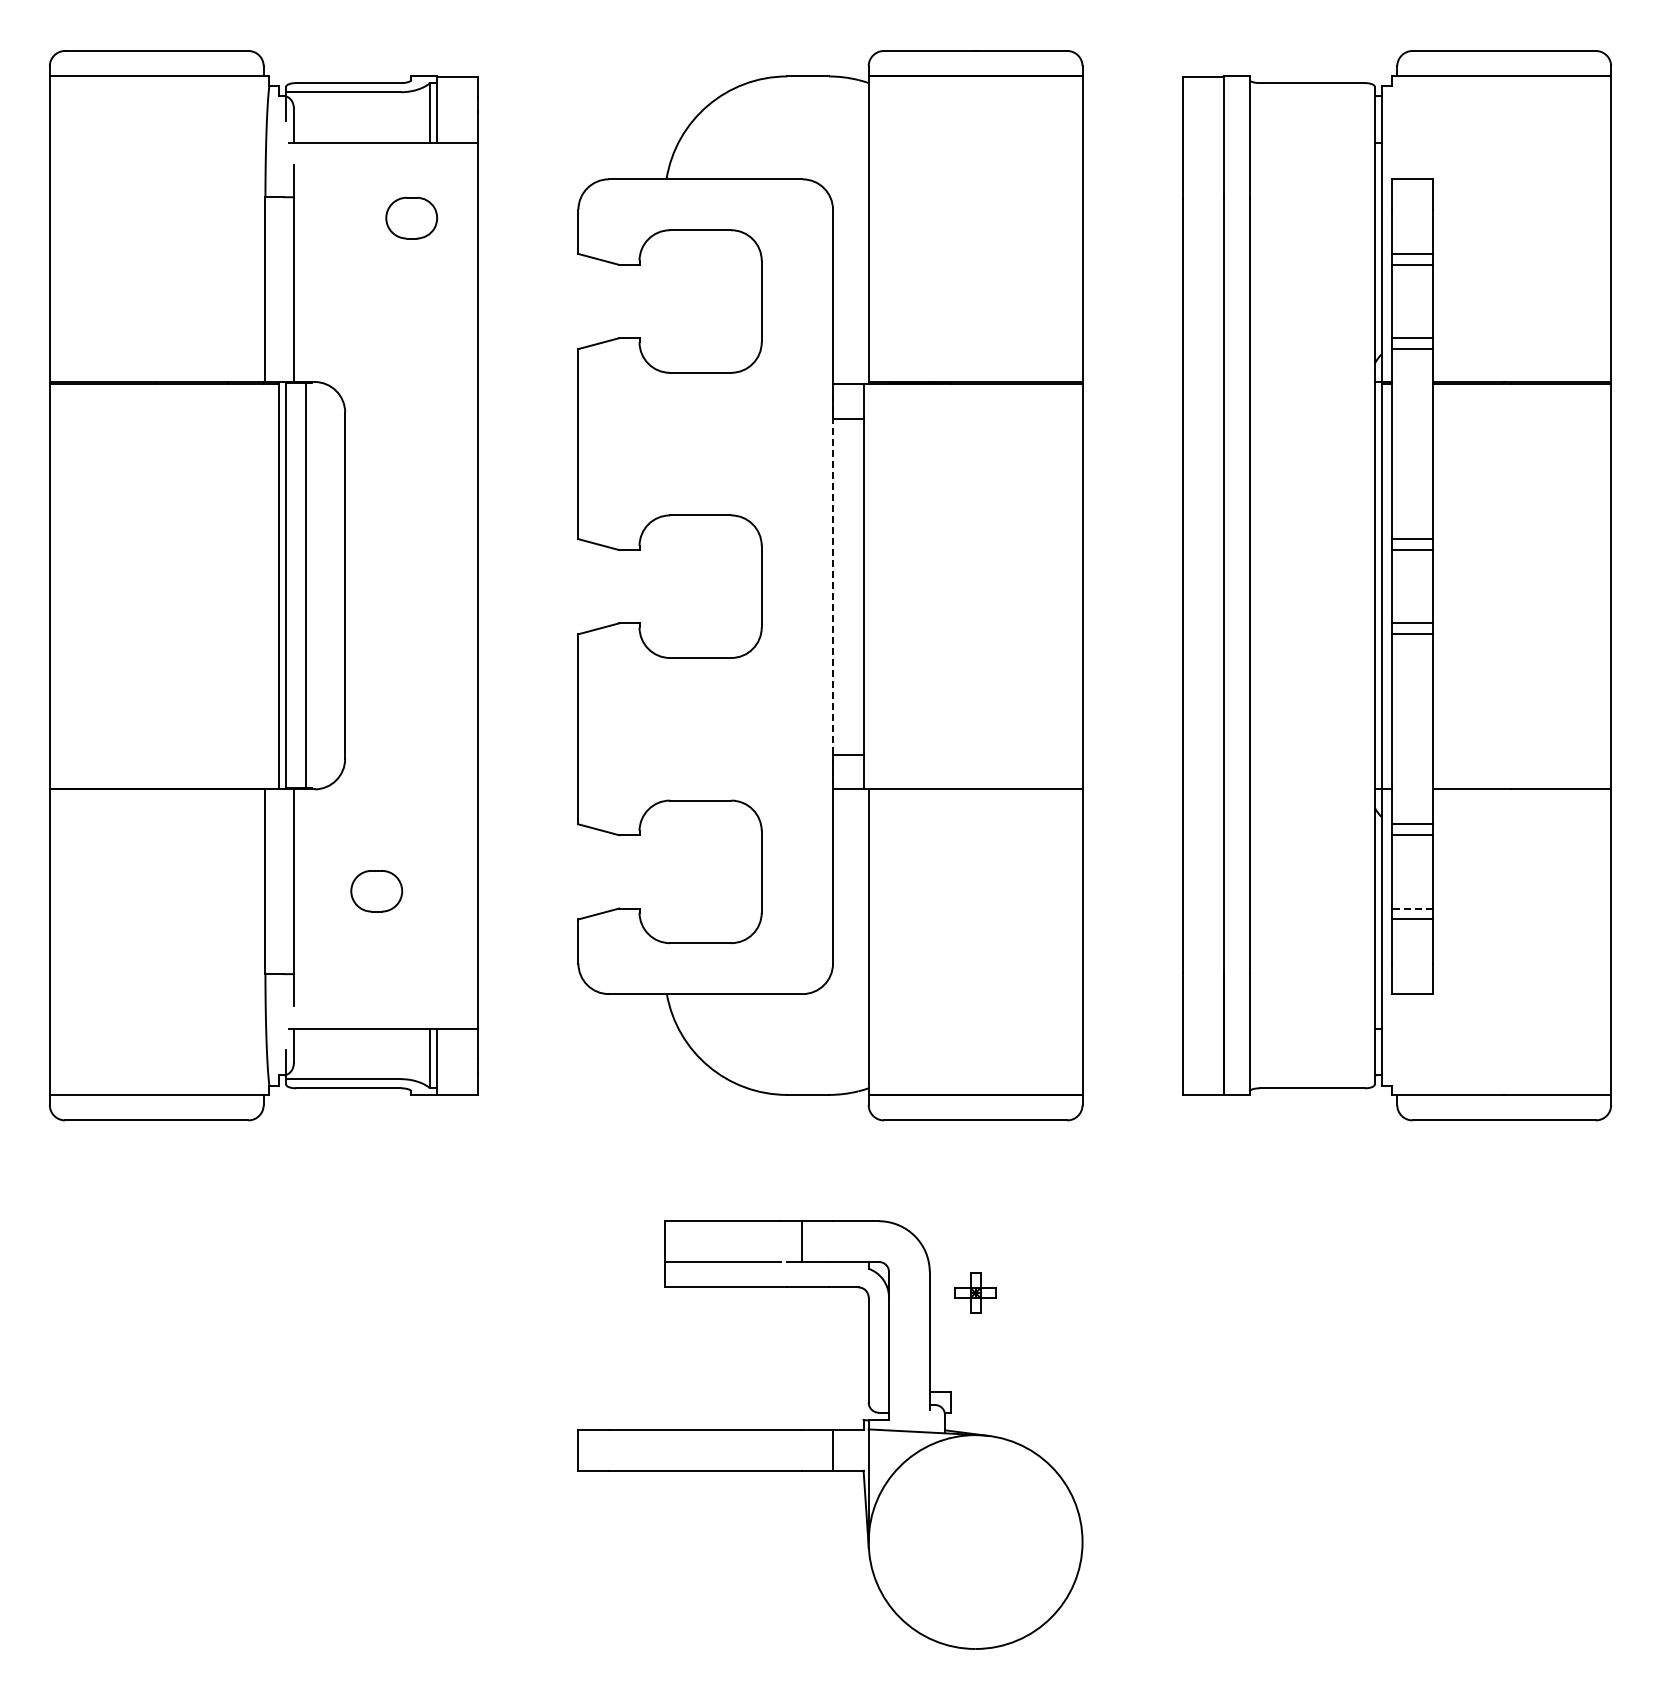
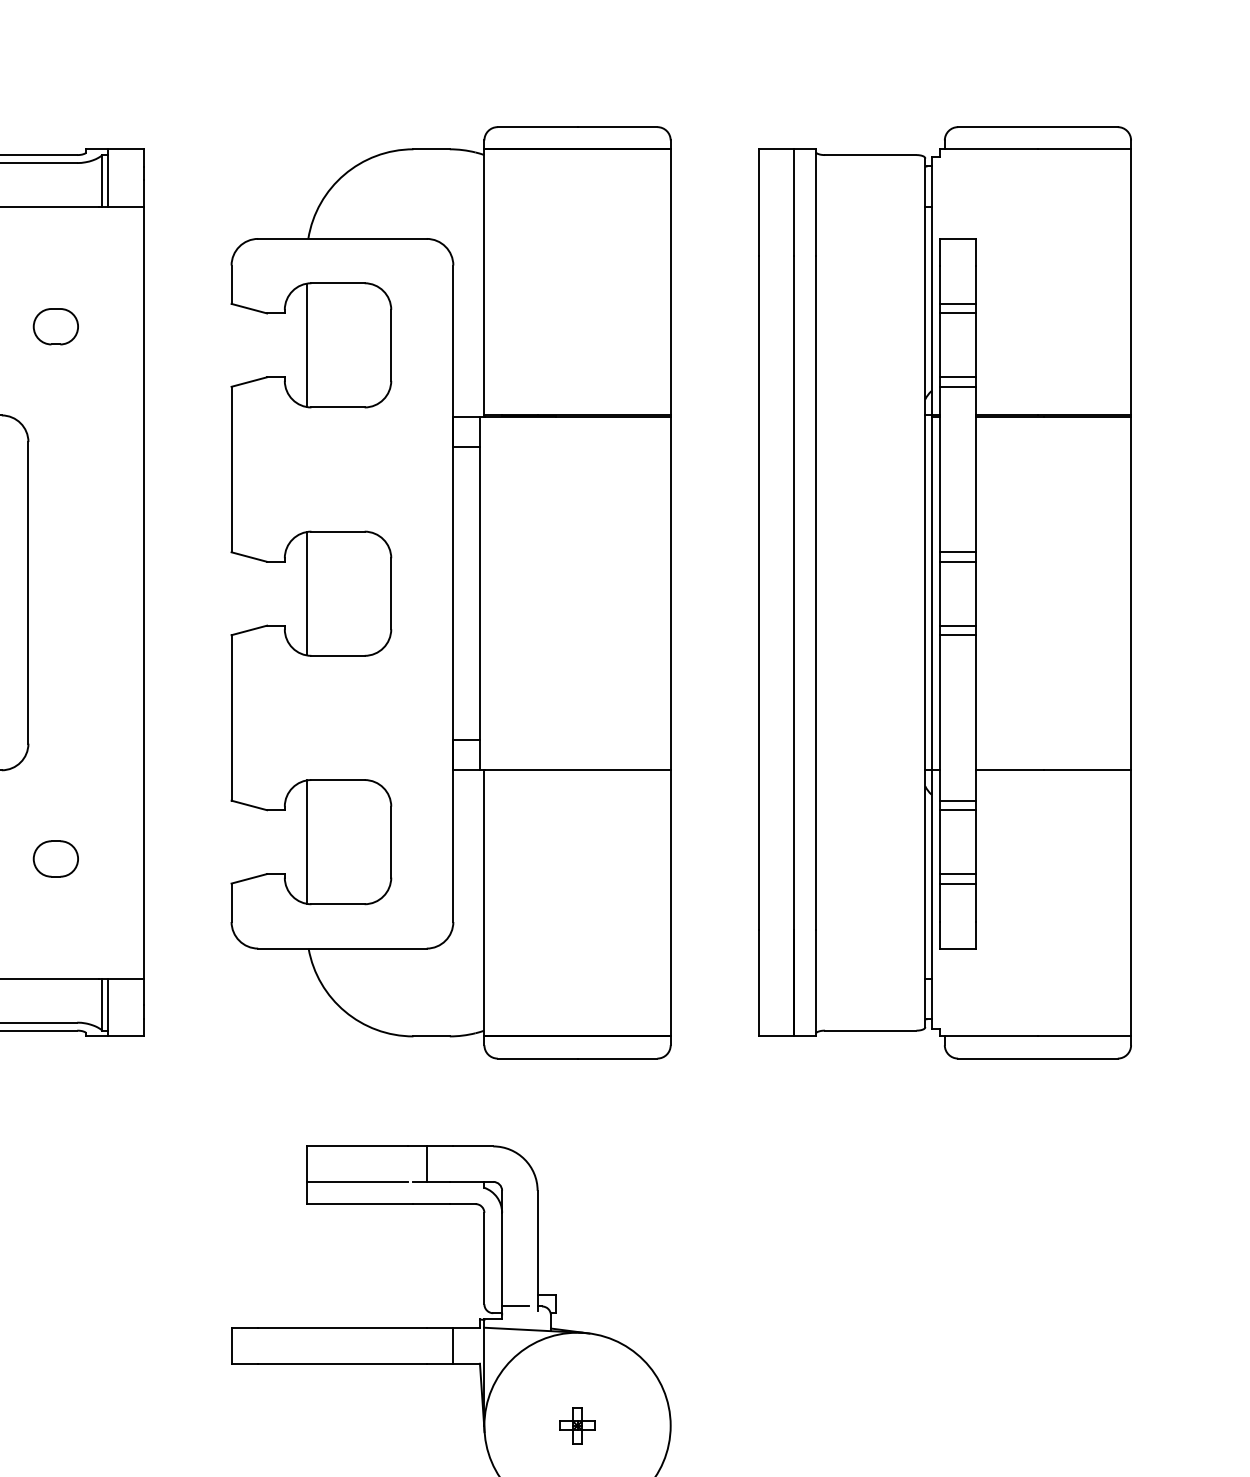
part: (411, 217) -> (55, 326), moved
line: (664, 301) -> (306, 345), added
line: (664, 586) -> (306, 593), added
line: (833, 586) -> (453, 593), dashed -> solid
line: (664, 871) -> (306, 841), added
line: (1412, 908) -> (958, 874), dashed -> solid
part: (975, 1292) -> (577, 1425), moved
line: (904, 1404) -> (515, 1306), added

